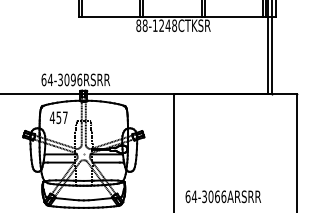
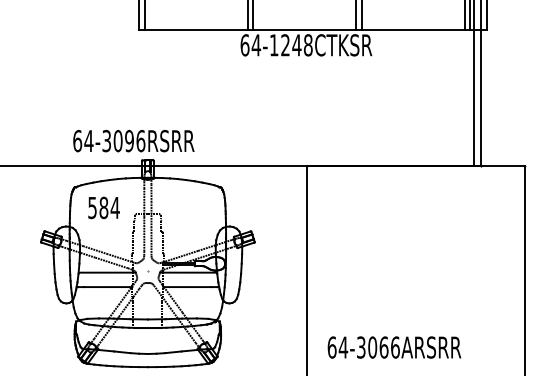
text: (141, 25) -> (249, 44), 88-1248CTKSR -> 64-1248CTKSR
text: (58, 117) -> (103, 207), 457 -> 584

